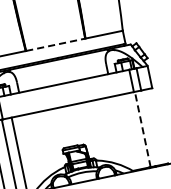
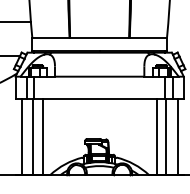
line: (55, 44) -> (99, 37), dashed -> solid
line: (153, 126) -> (177, 136), added
line: (142, 129) -> (166, 136), dashed -> solid
line: (132, 131) -> (156, 136), added

